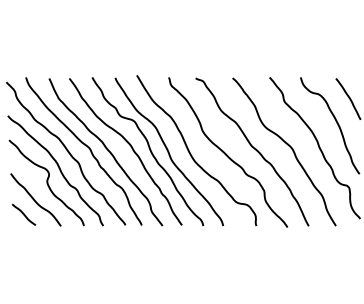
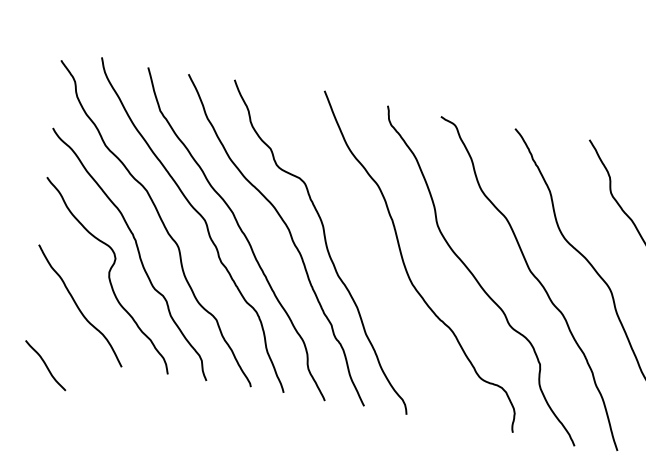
curve: (168, 151) -> (362, 253), removed
line: (23, 214) -> (44, 364), moved

